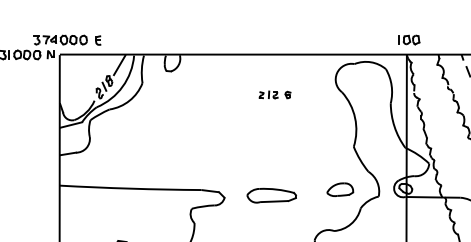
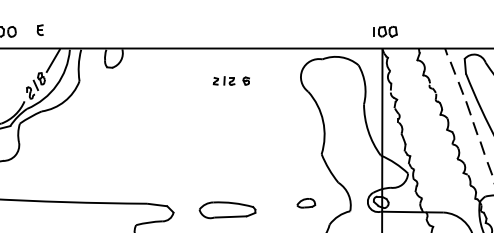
part: (98, 40) -> (40, 30), moved
part: (274, 94) -> (230, 80), moved
part: (340, 189) -> (306, 203), size x0.6

